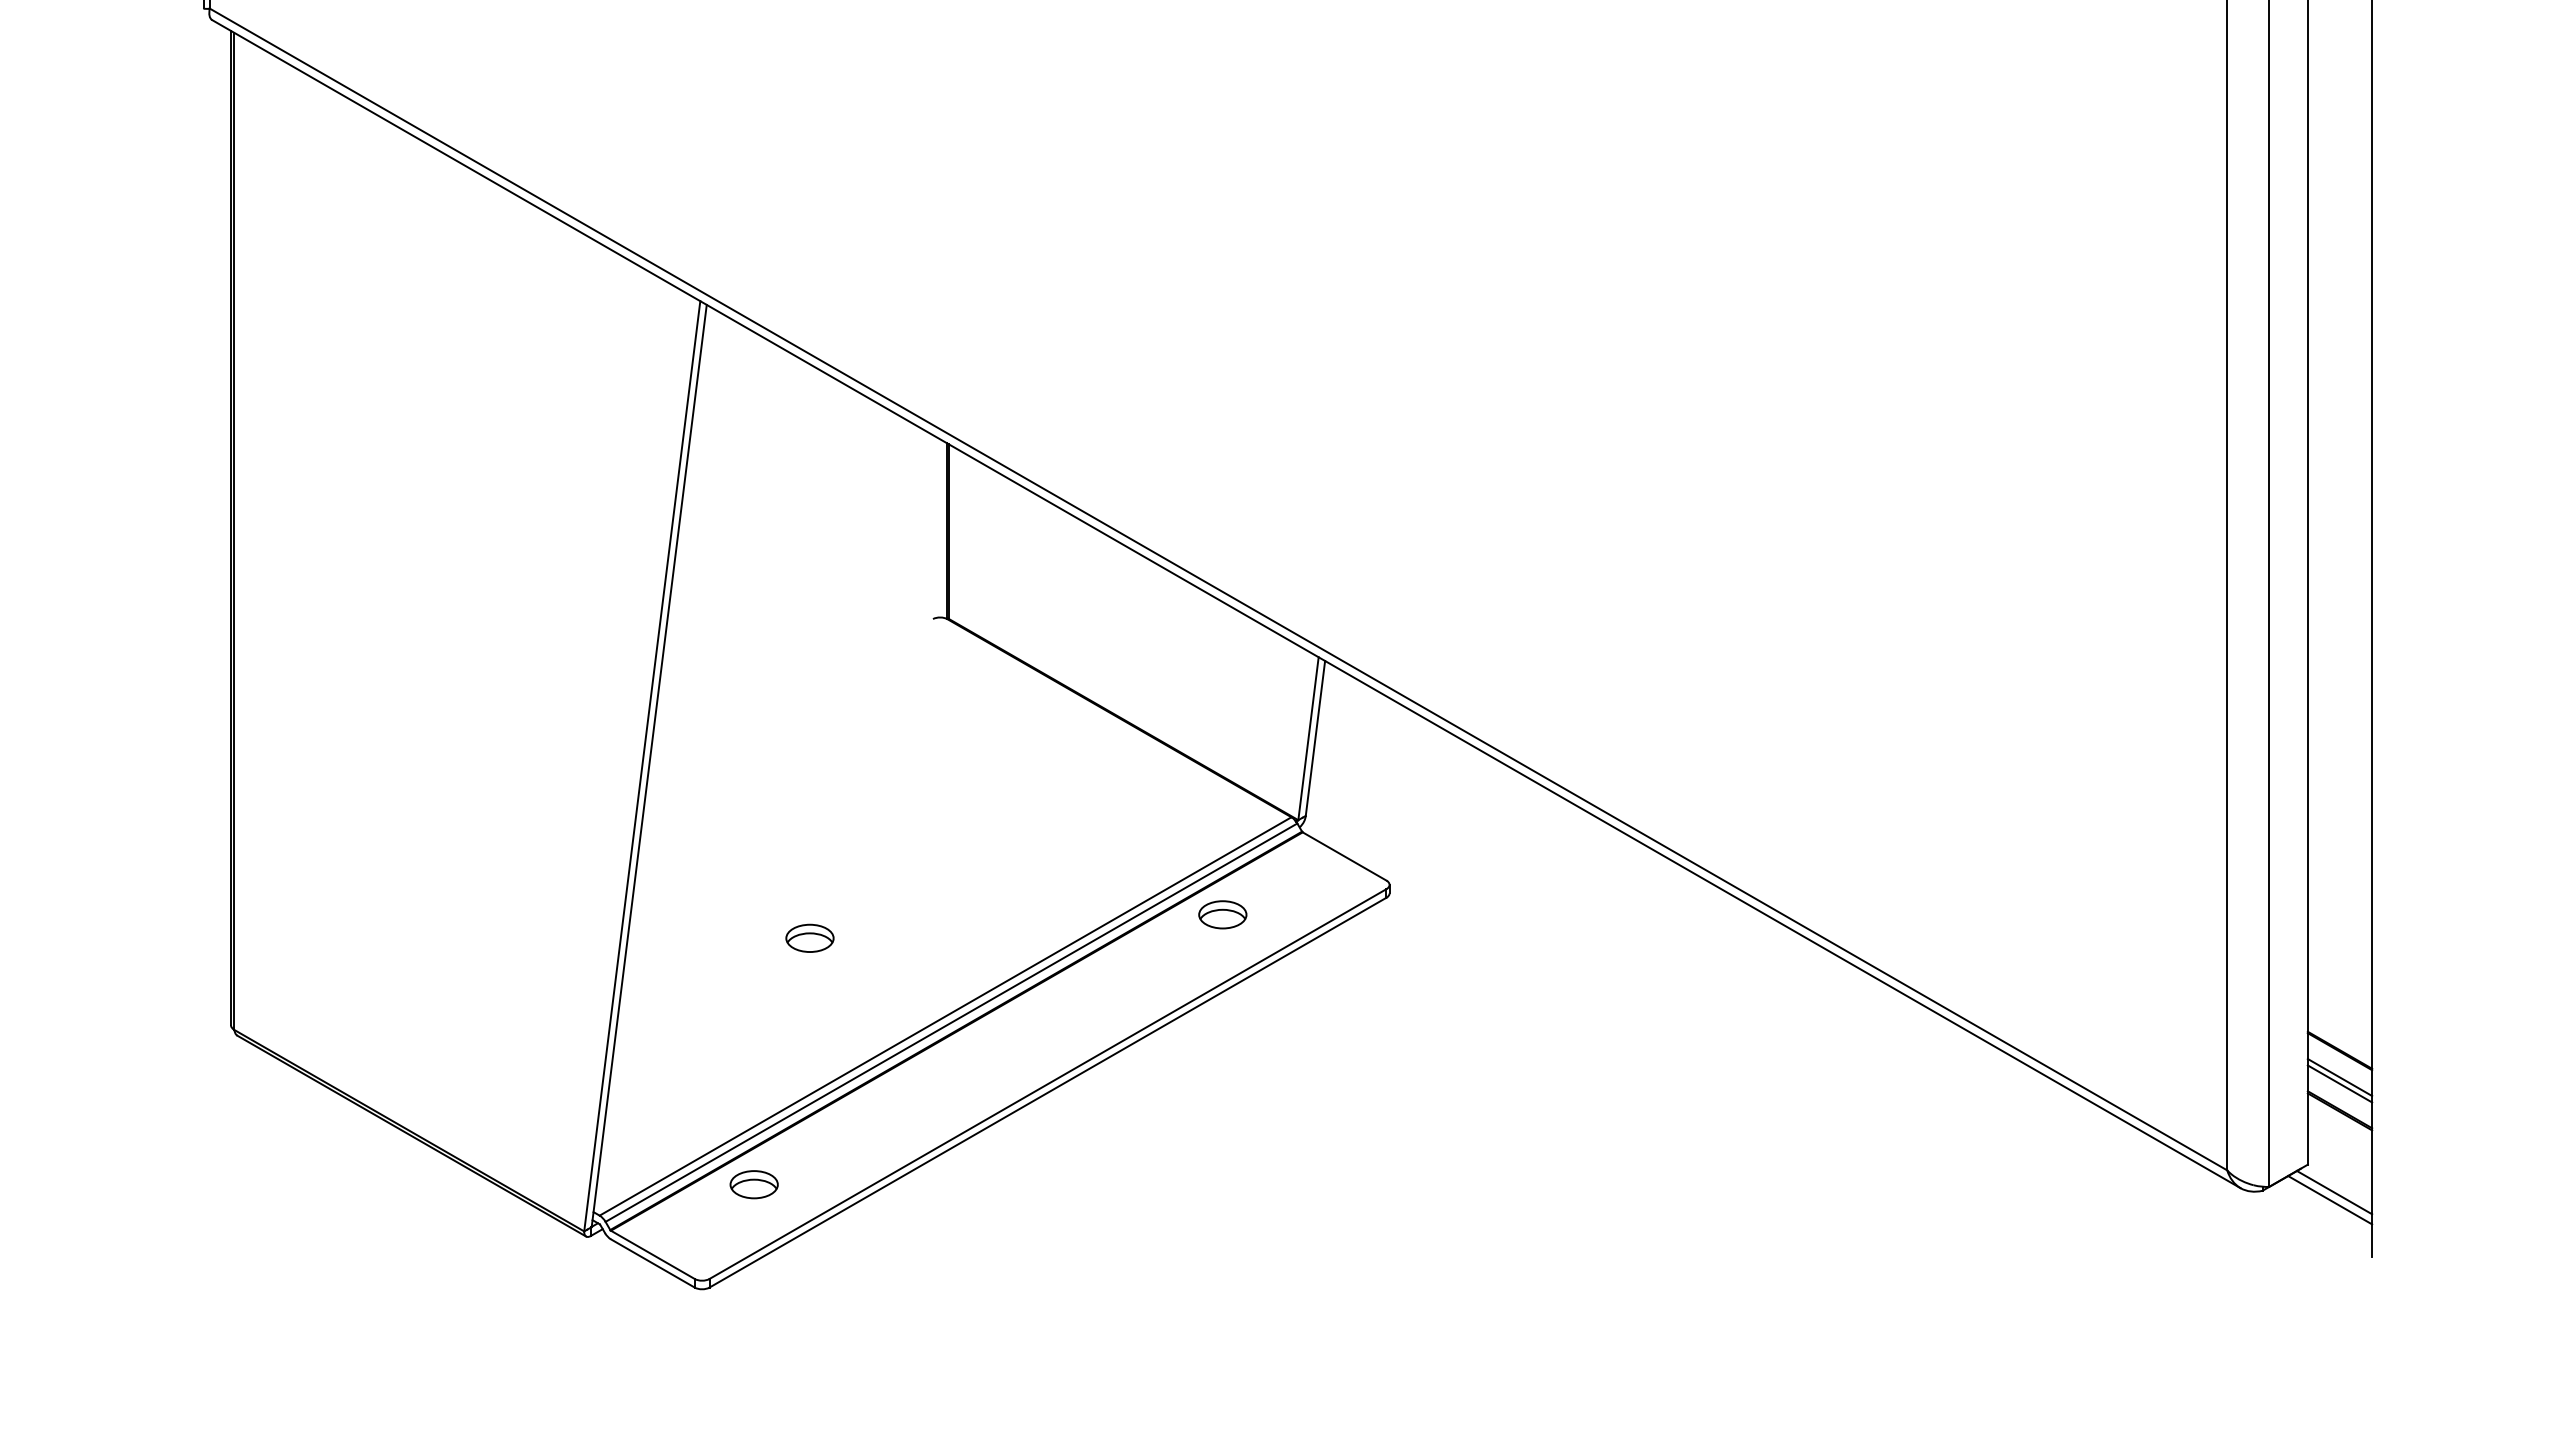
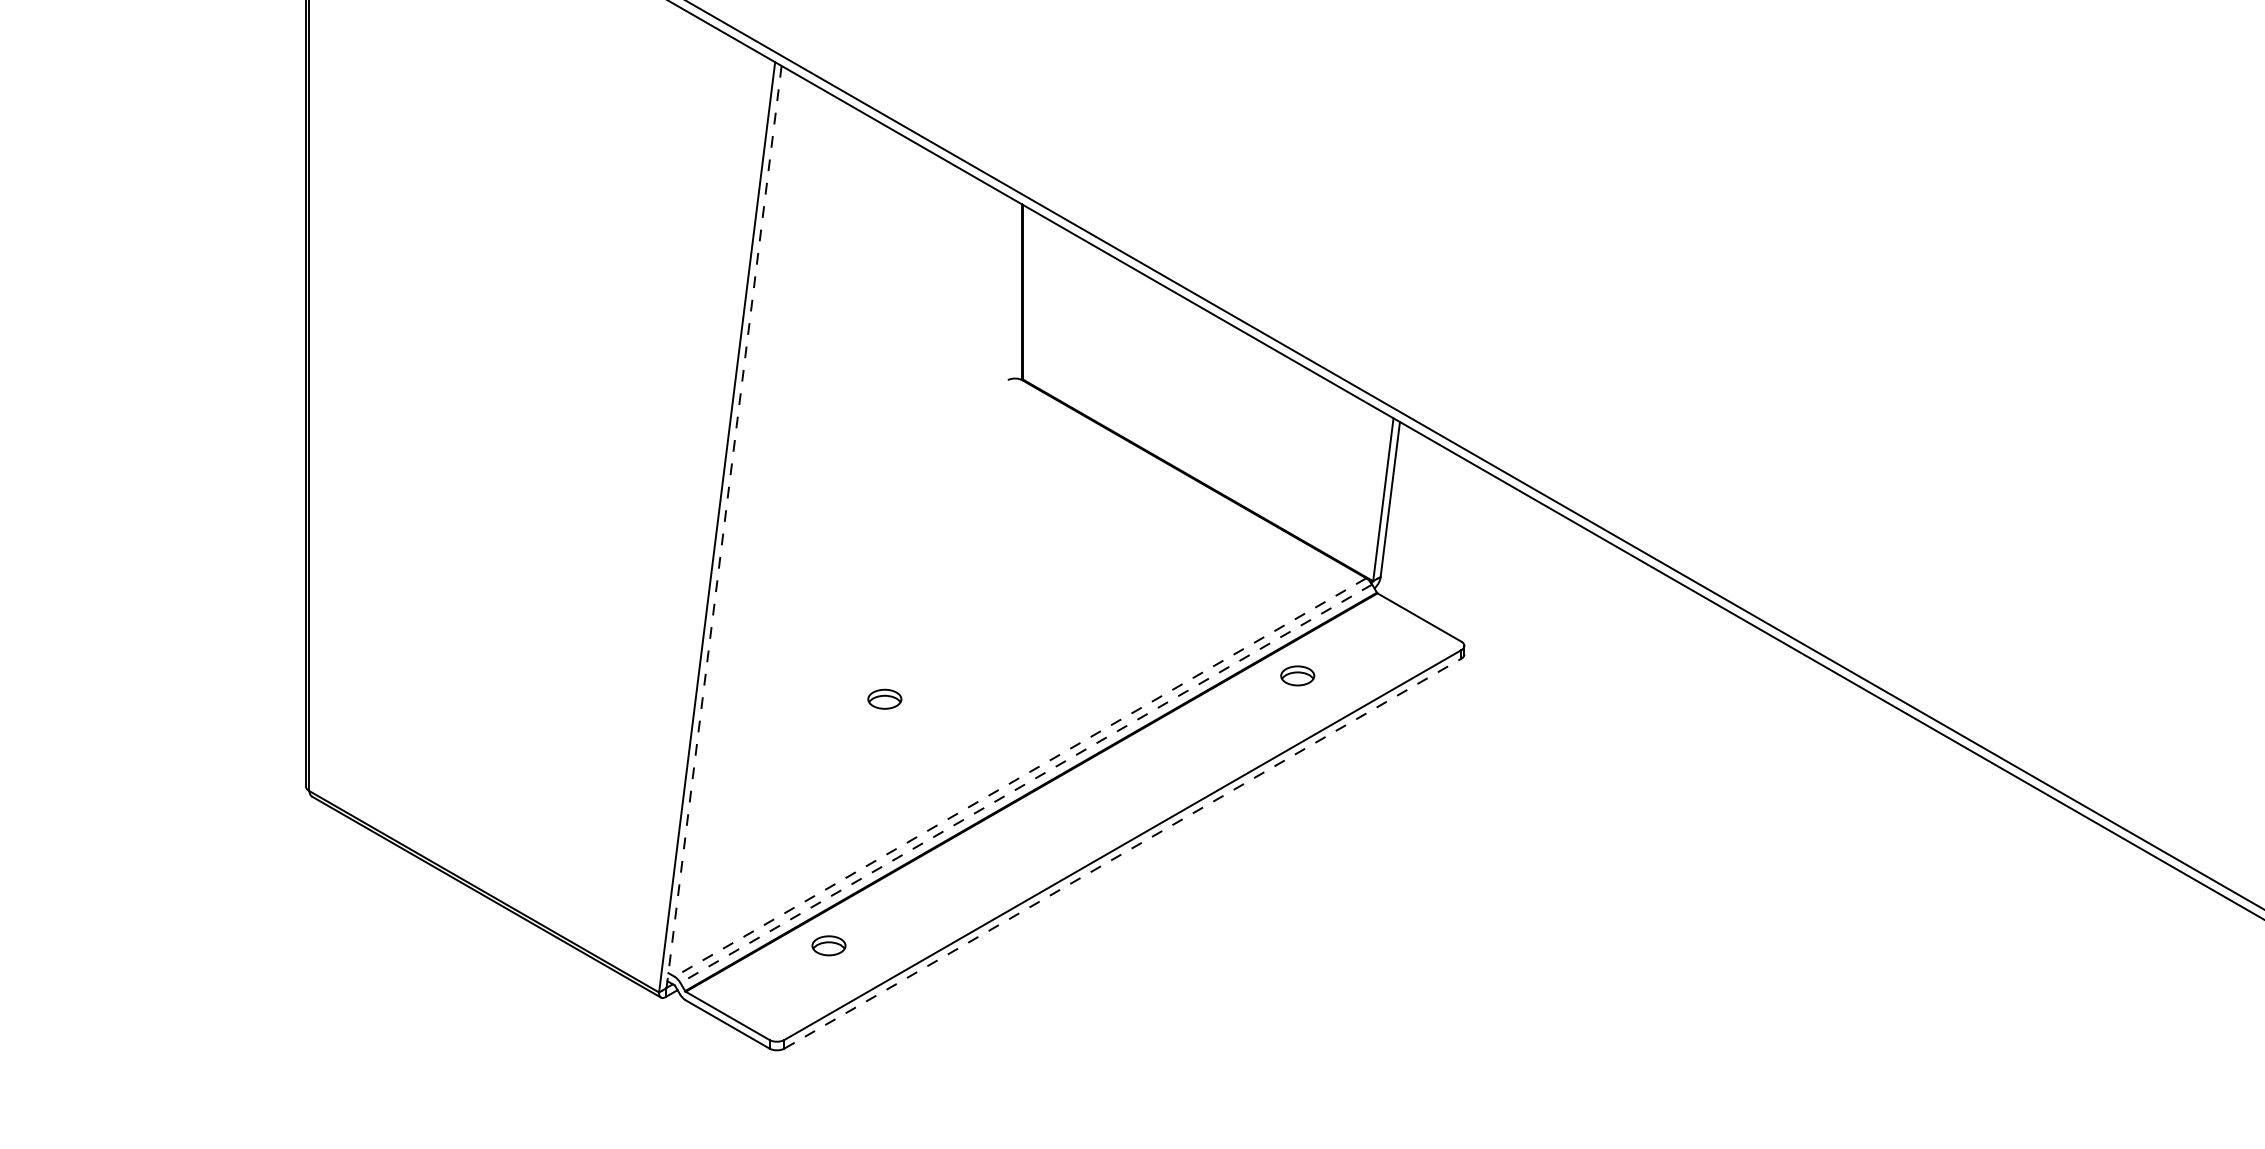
line: (649, 766) -> (724, 527), solid -> dashed
part: (1222, 914) -> (1297, 675), size x0.7
part: (809, 937) -> (884, 698), size x0.7
line: (945, 1016) -> (1020, 777), solid -> dashed
line: (951, 1022) -> (1026, 783), solid -> dashed
line: (1048, 1092) -> (1123, 853), solid -> dashed
part: (753, 1184) -> (828, 945), size x0.7

